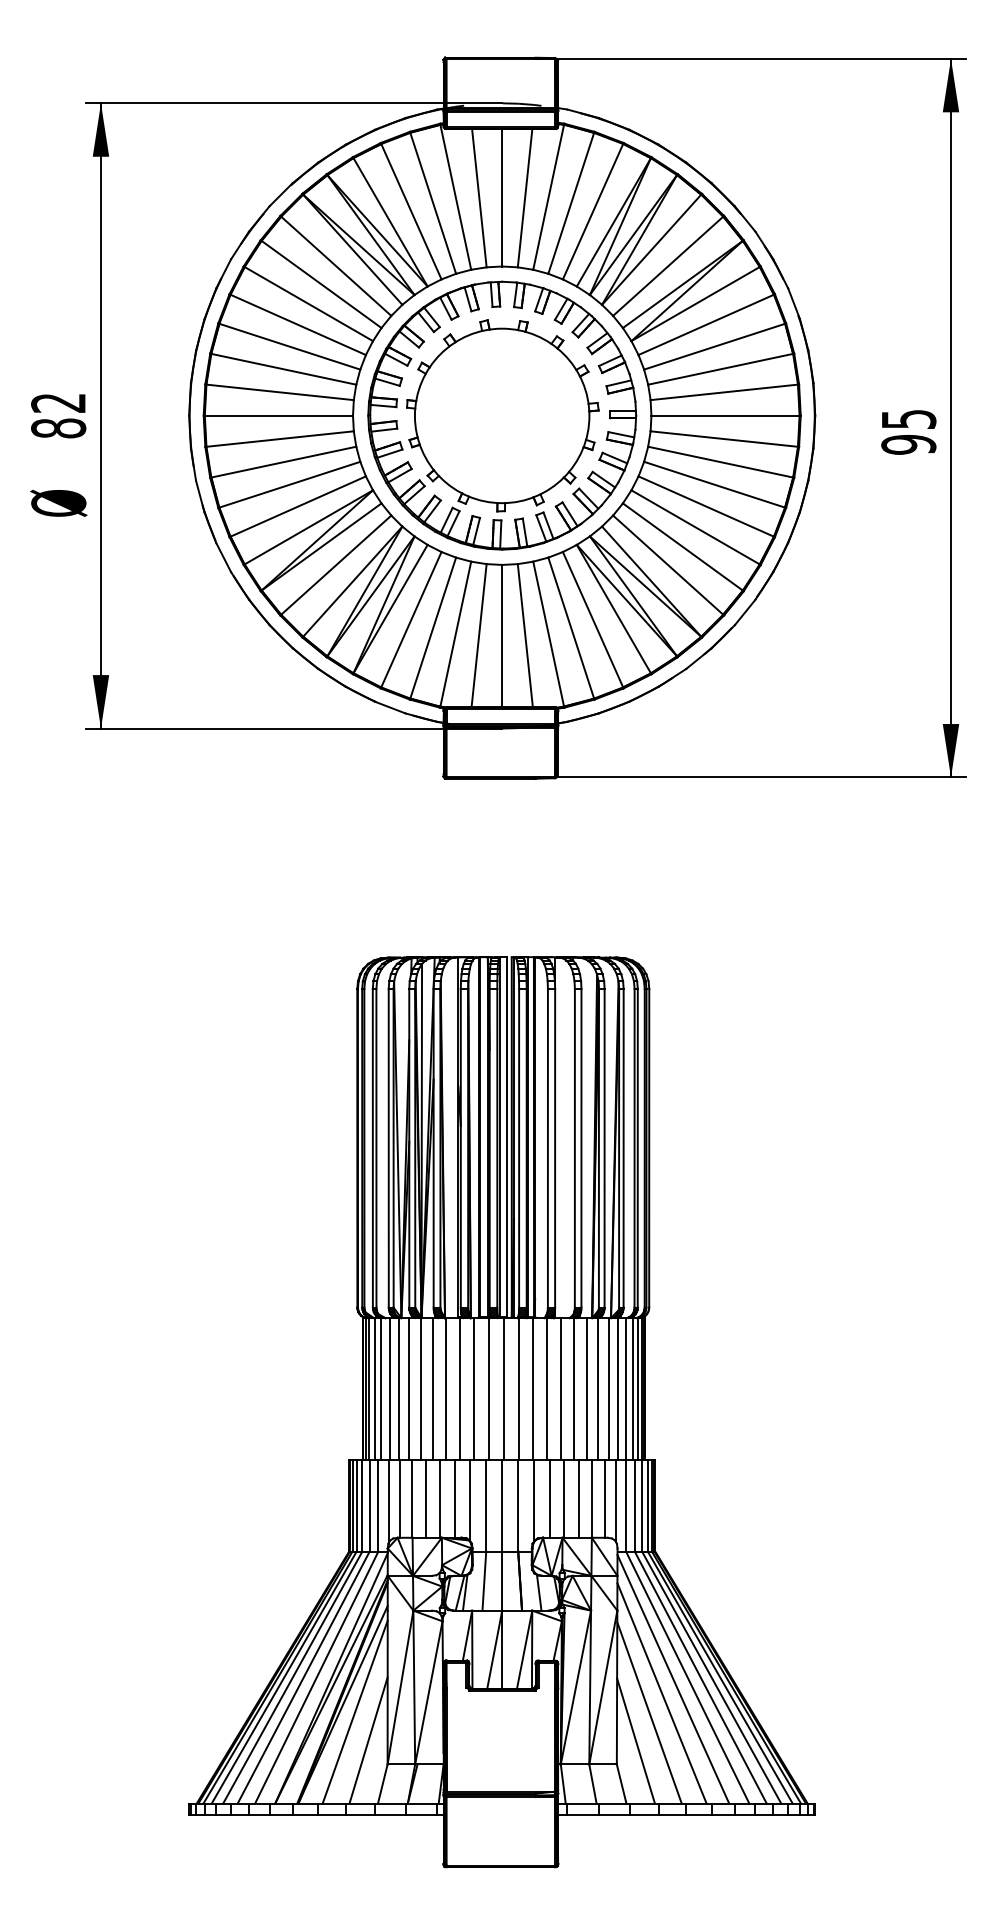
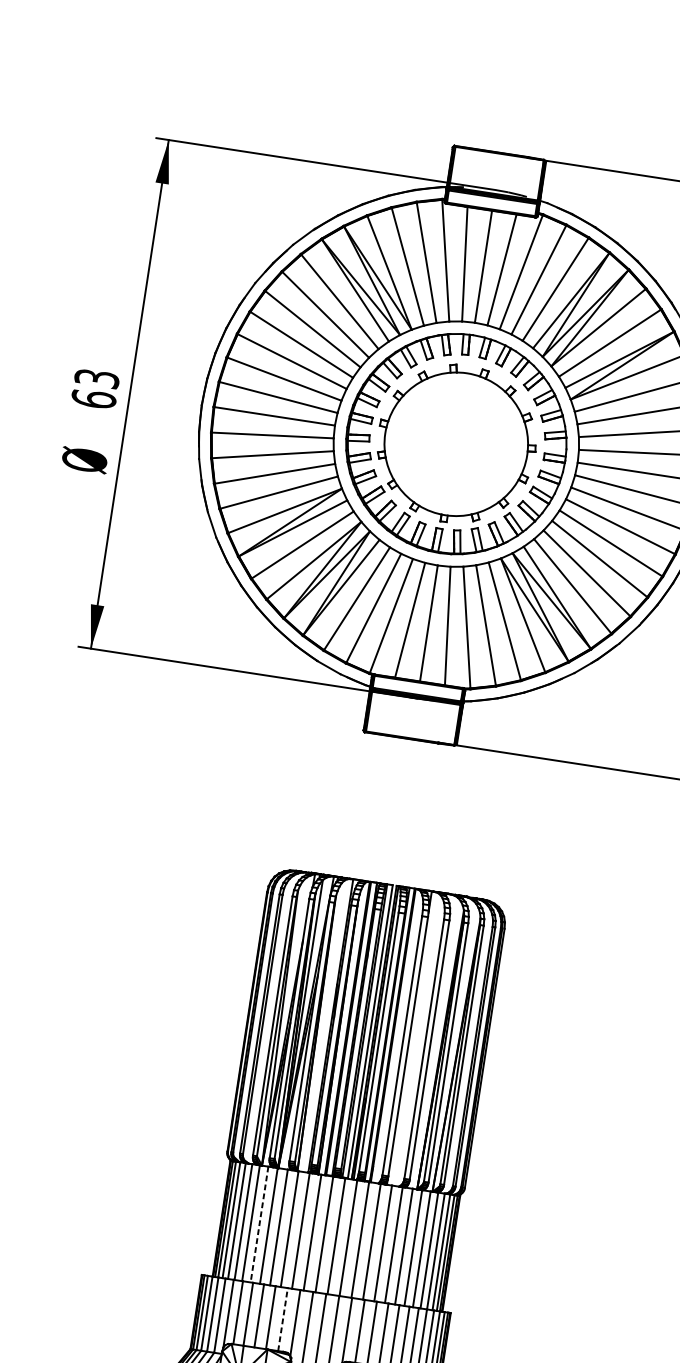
text: (58, 415) -> (95, 388), 82 -> 63
line: (409, 1389) -> (259, 1224), solid -> dashed
line: (454, 1499) -> (282, 1319), solid -> dashed

